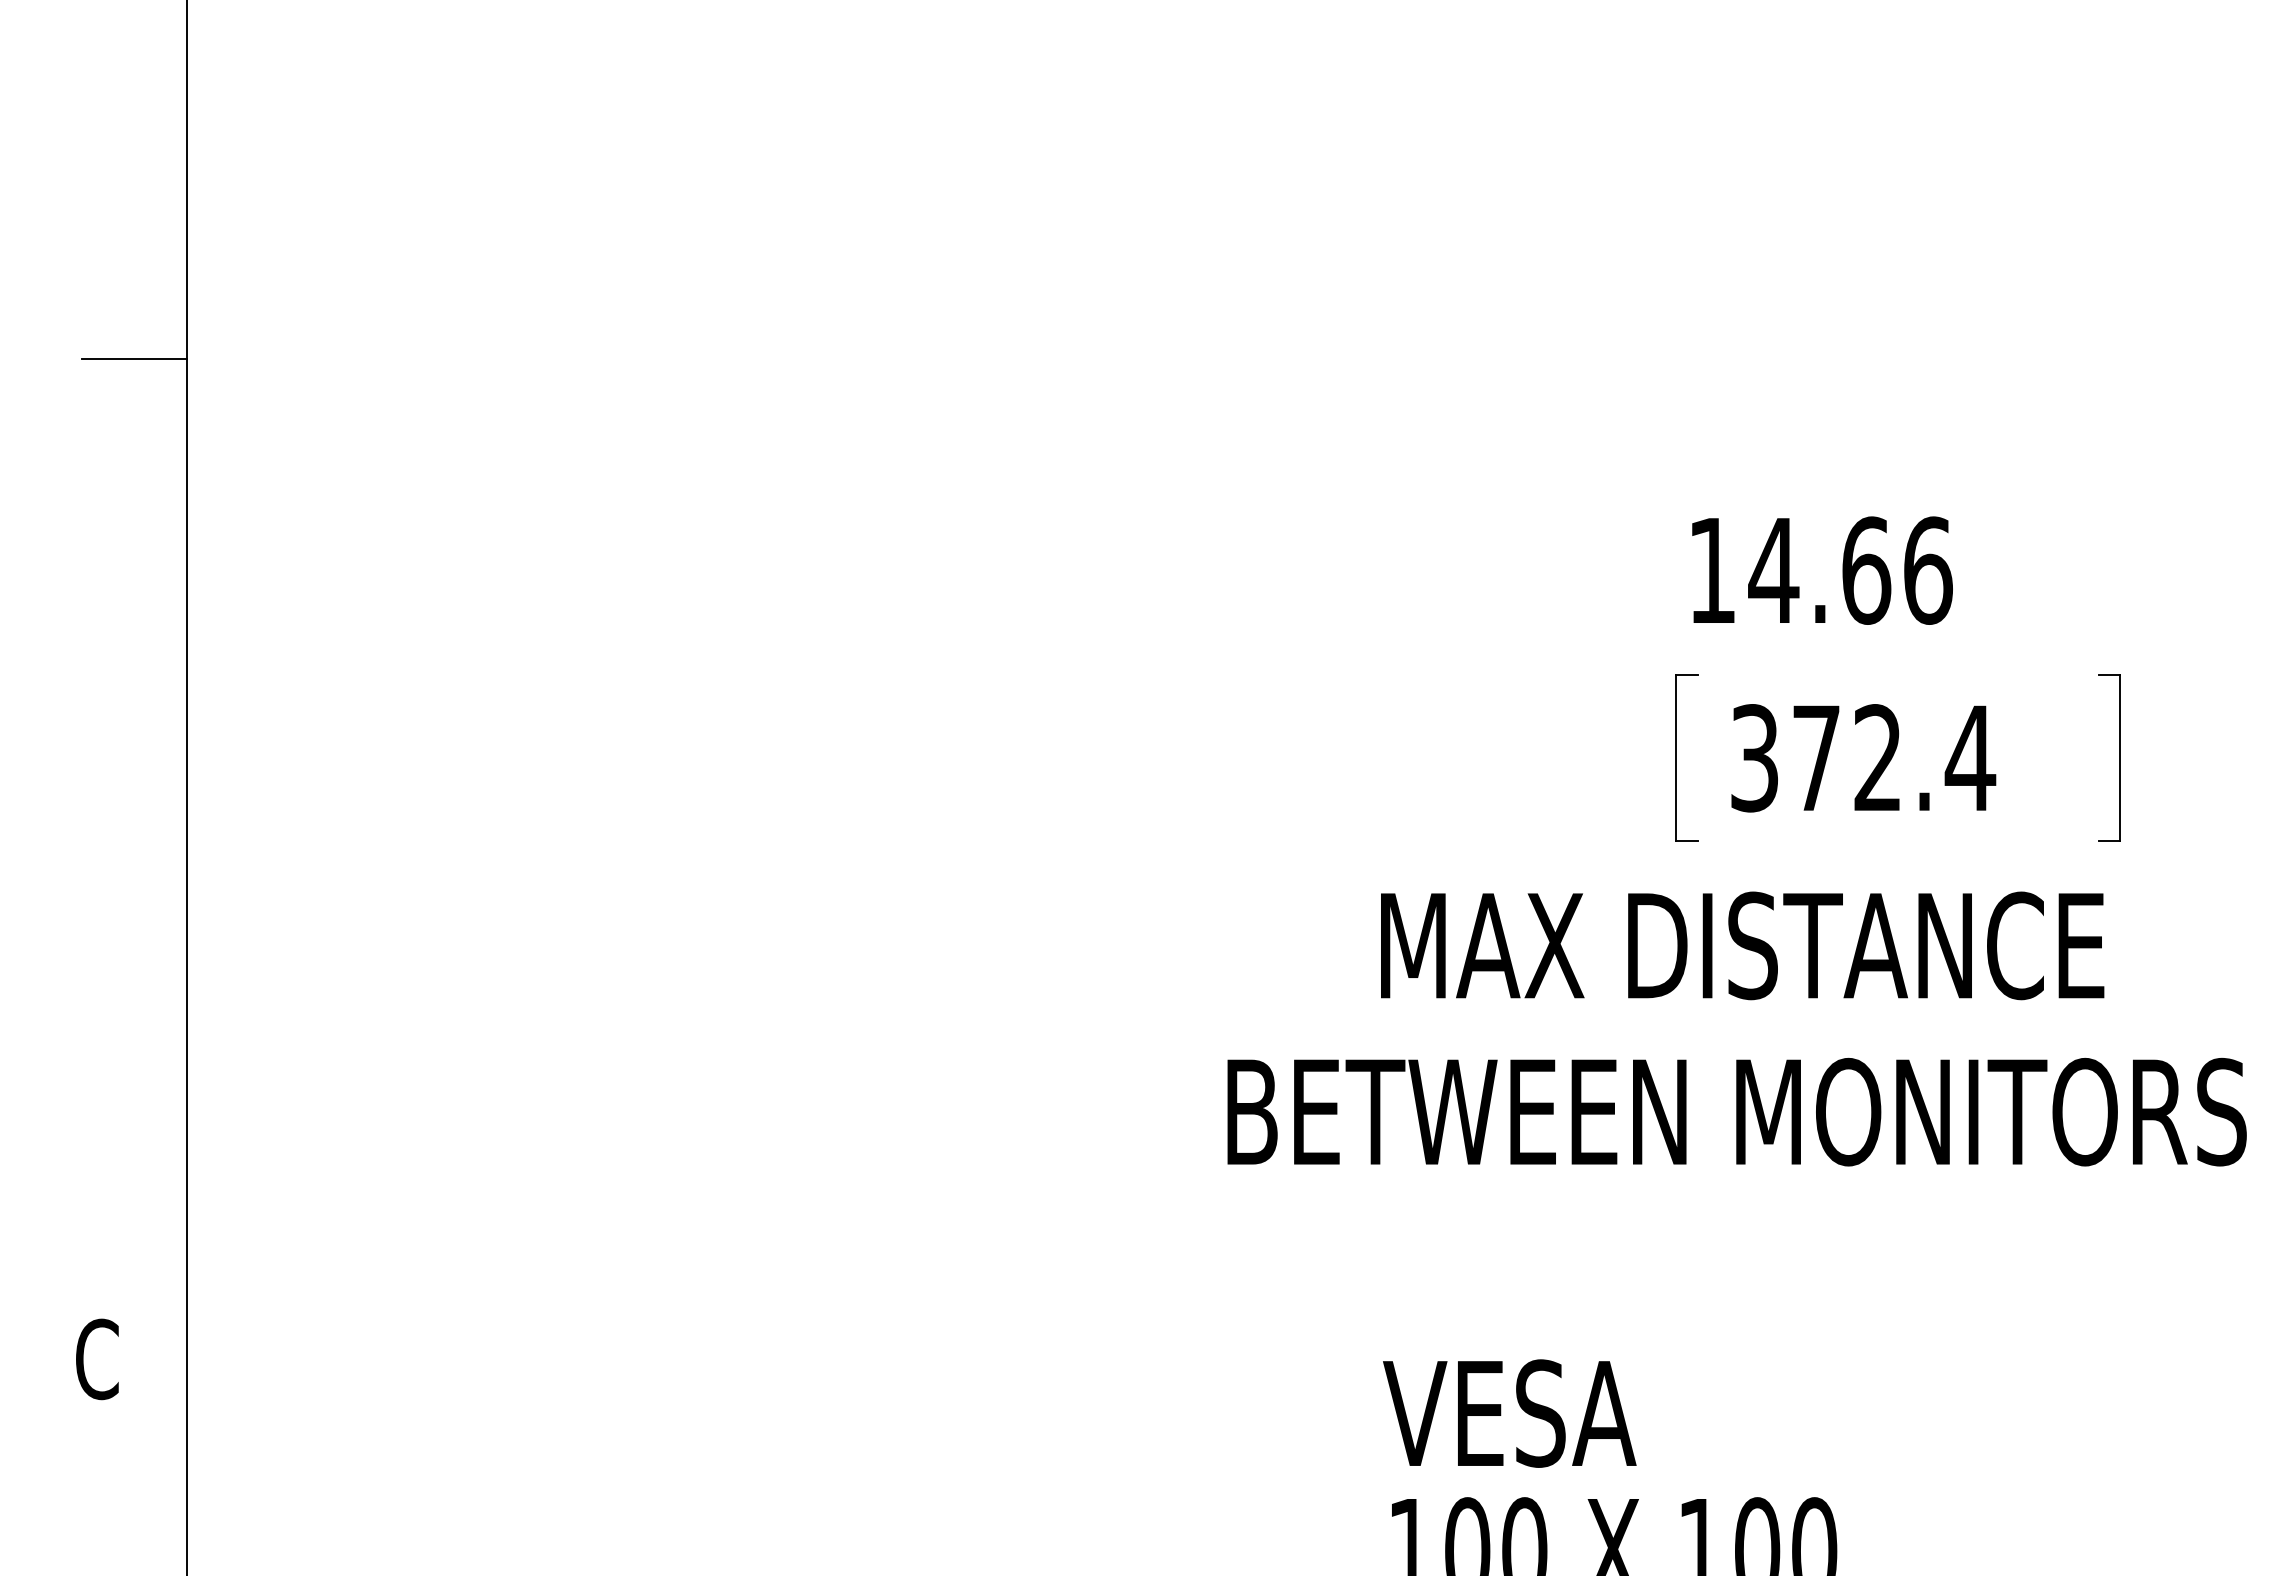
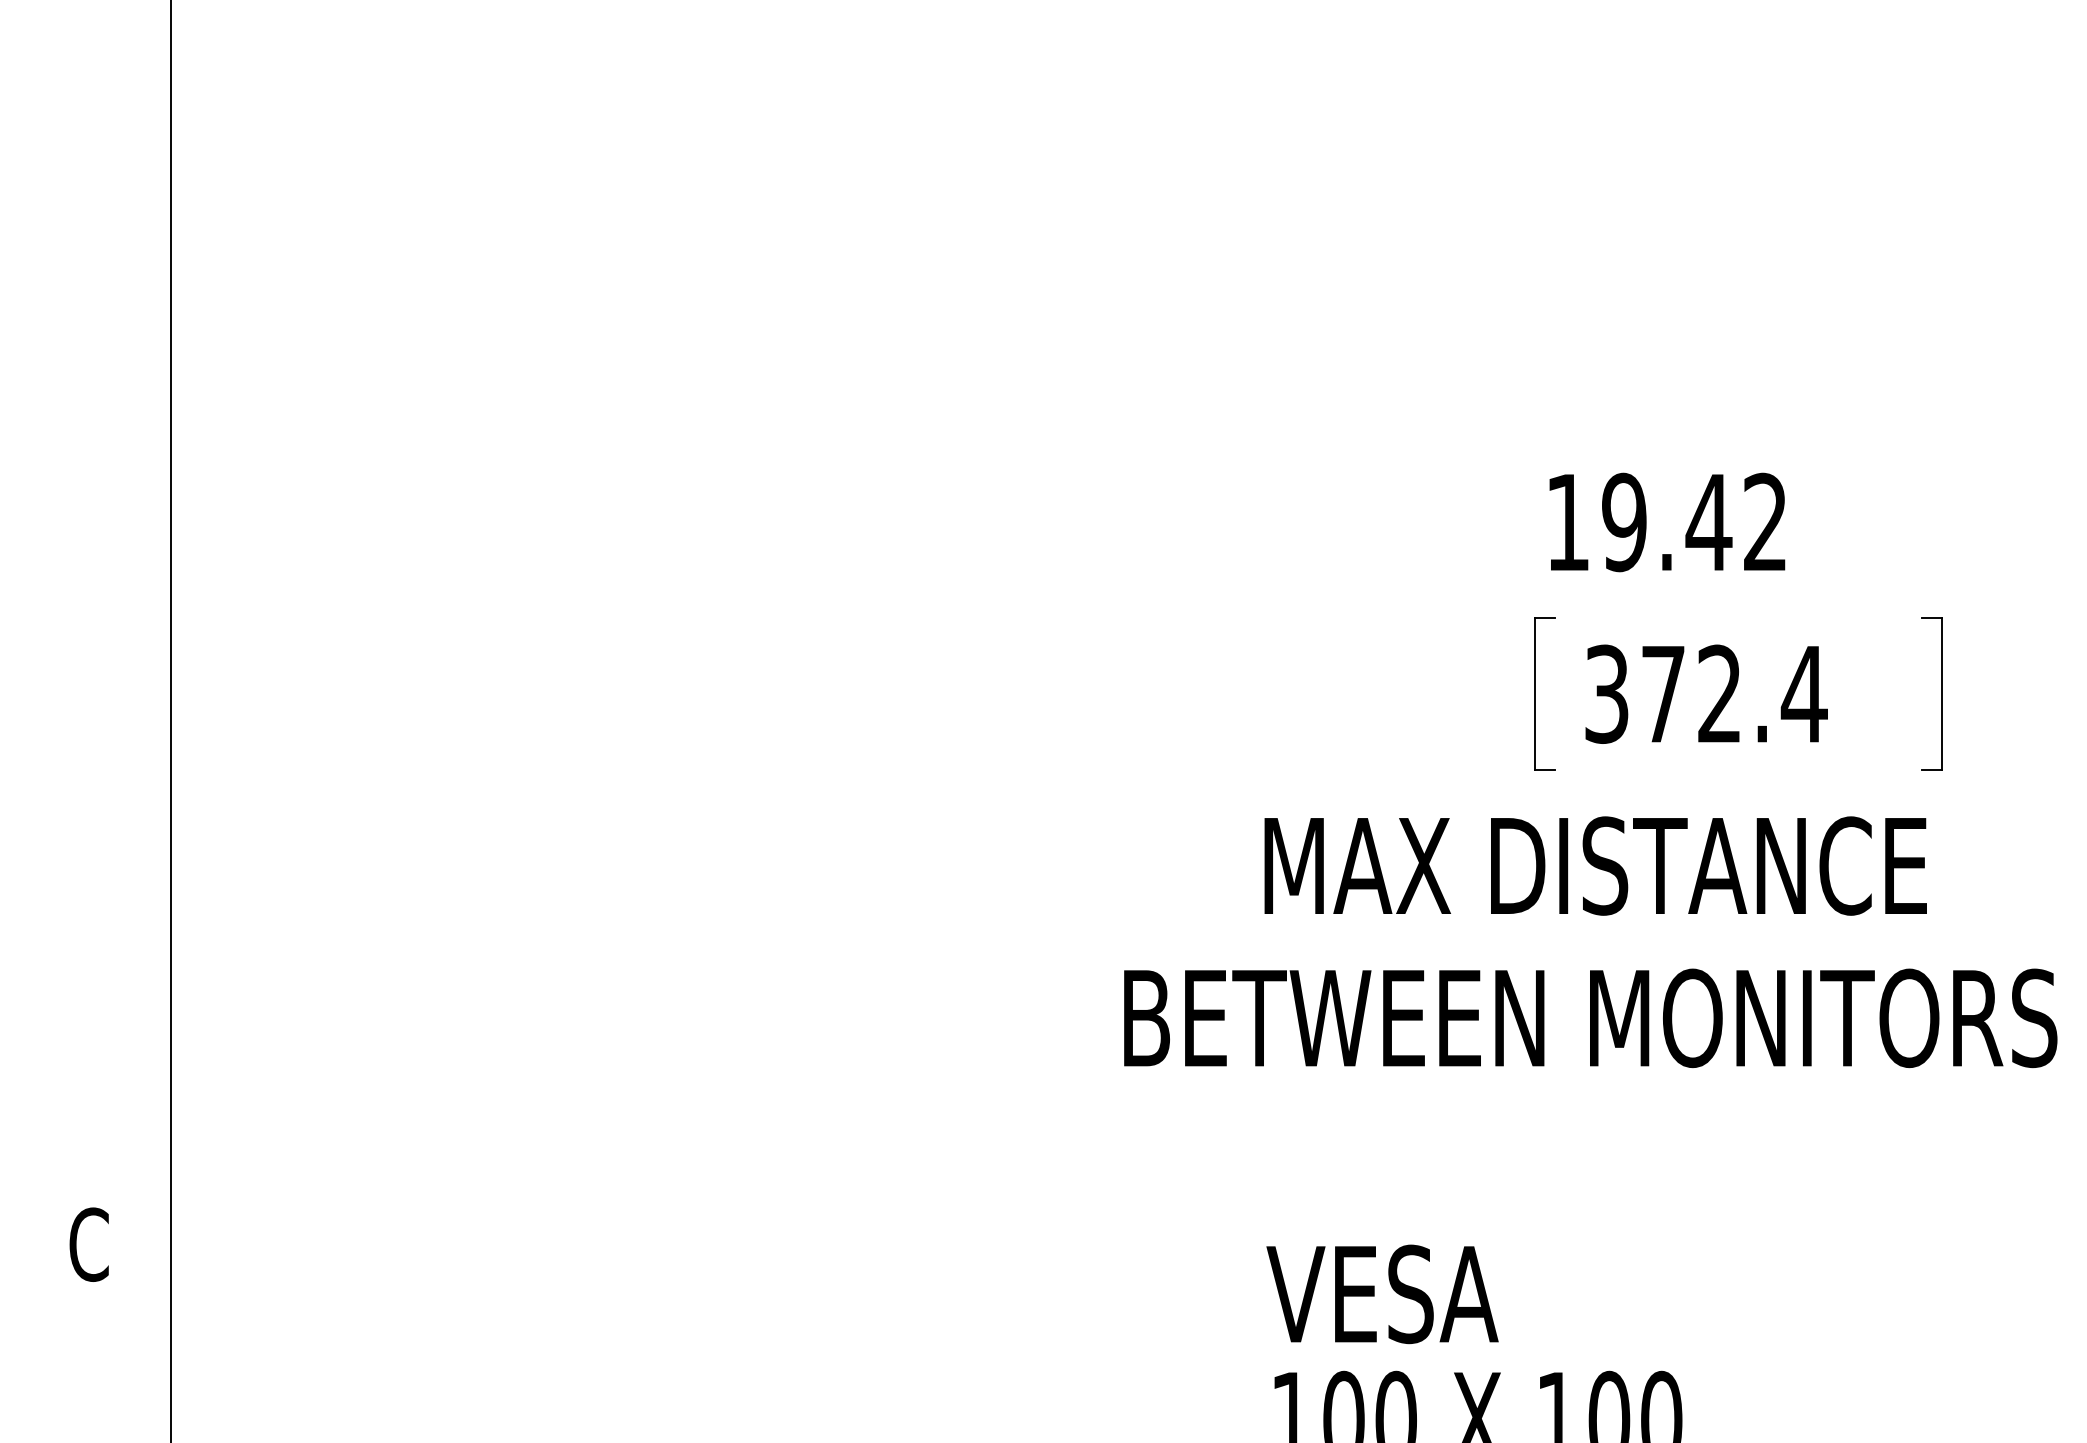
line: (133, 359) -> (122, 329), removed
text: (1850, 570) -> (1694, 522), 14.66 -> 19.42

